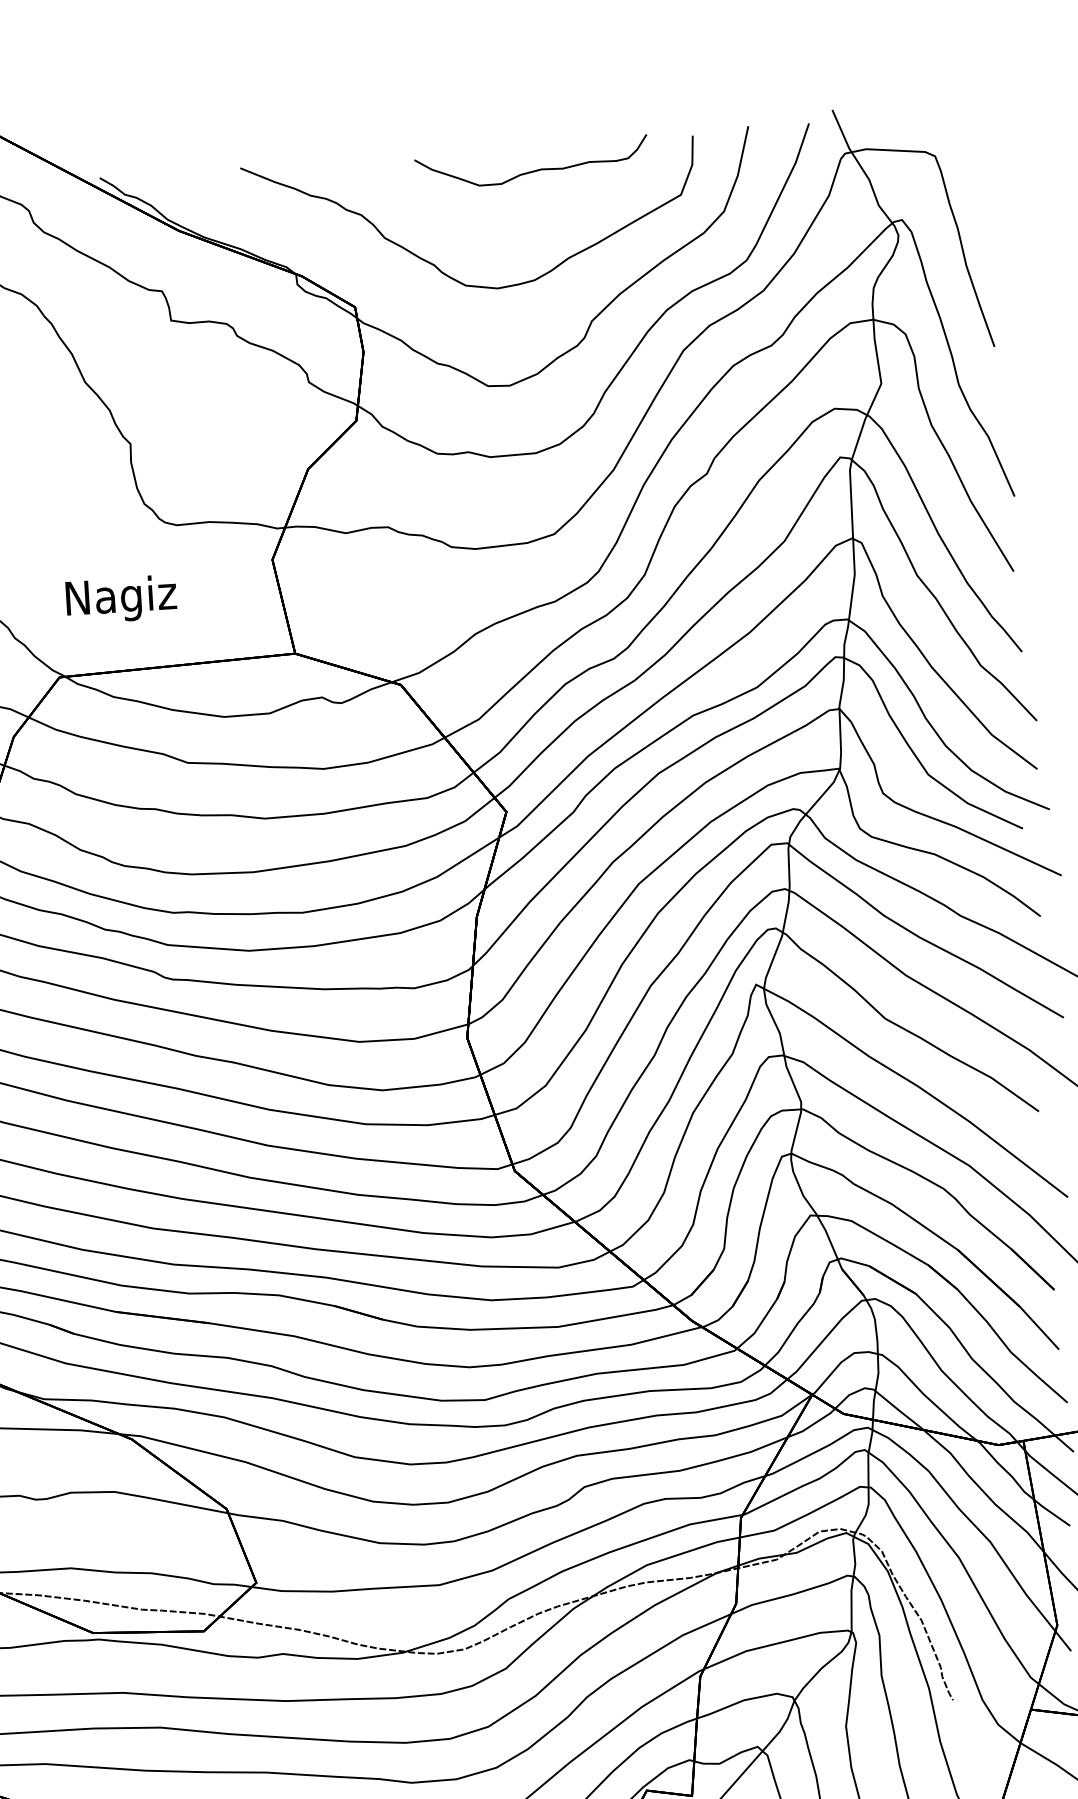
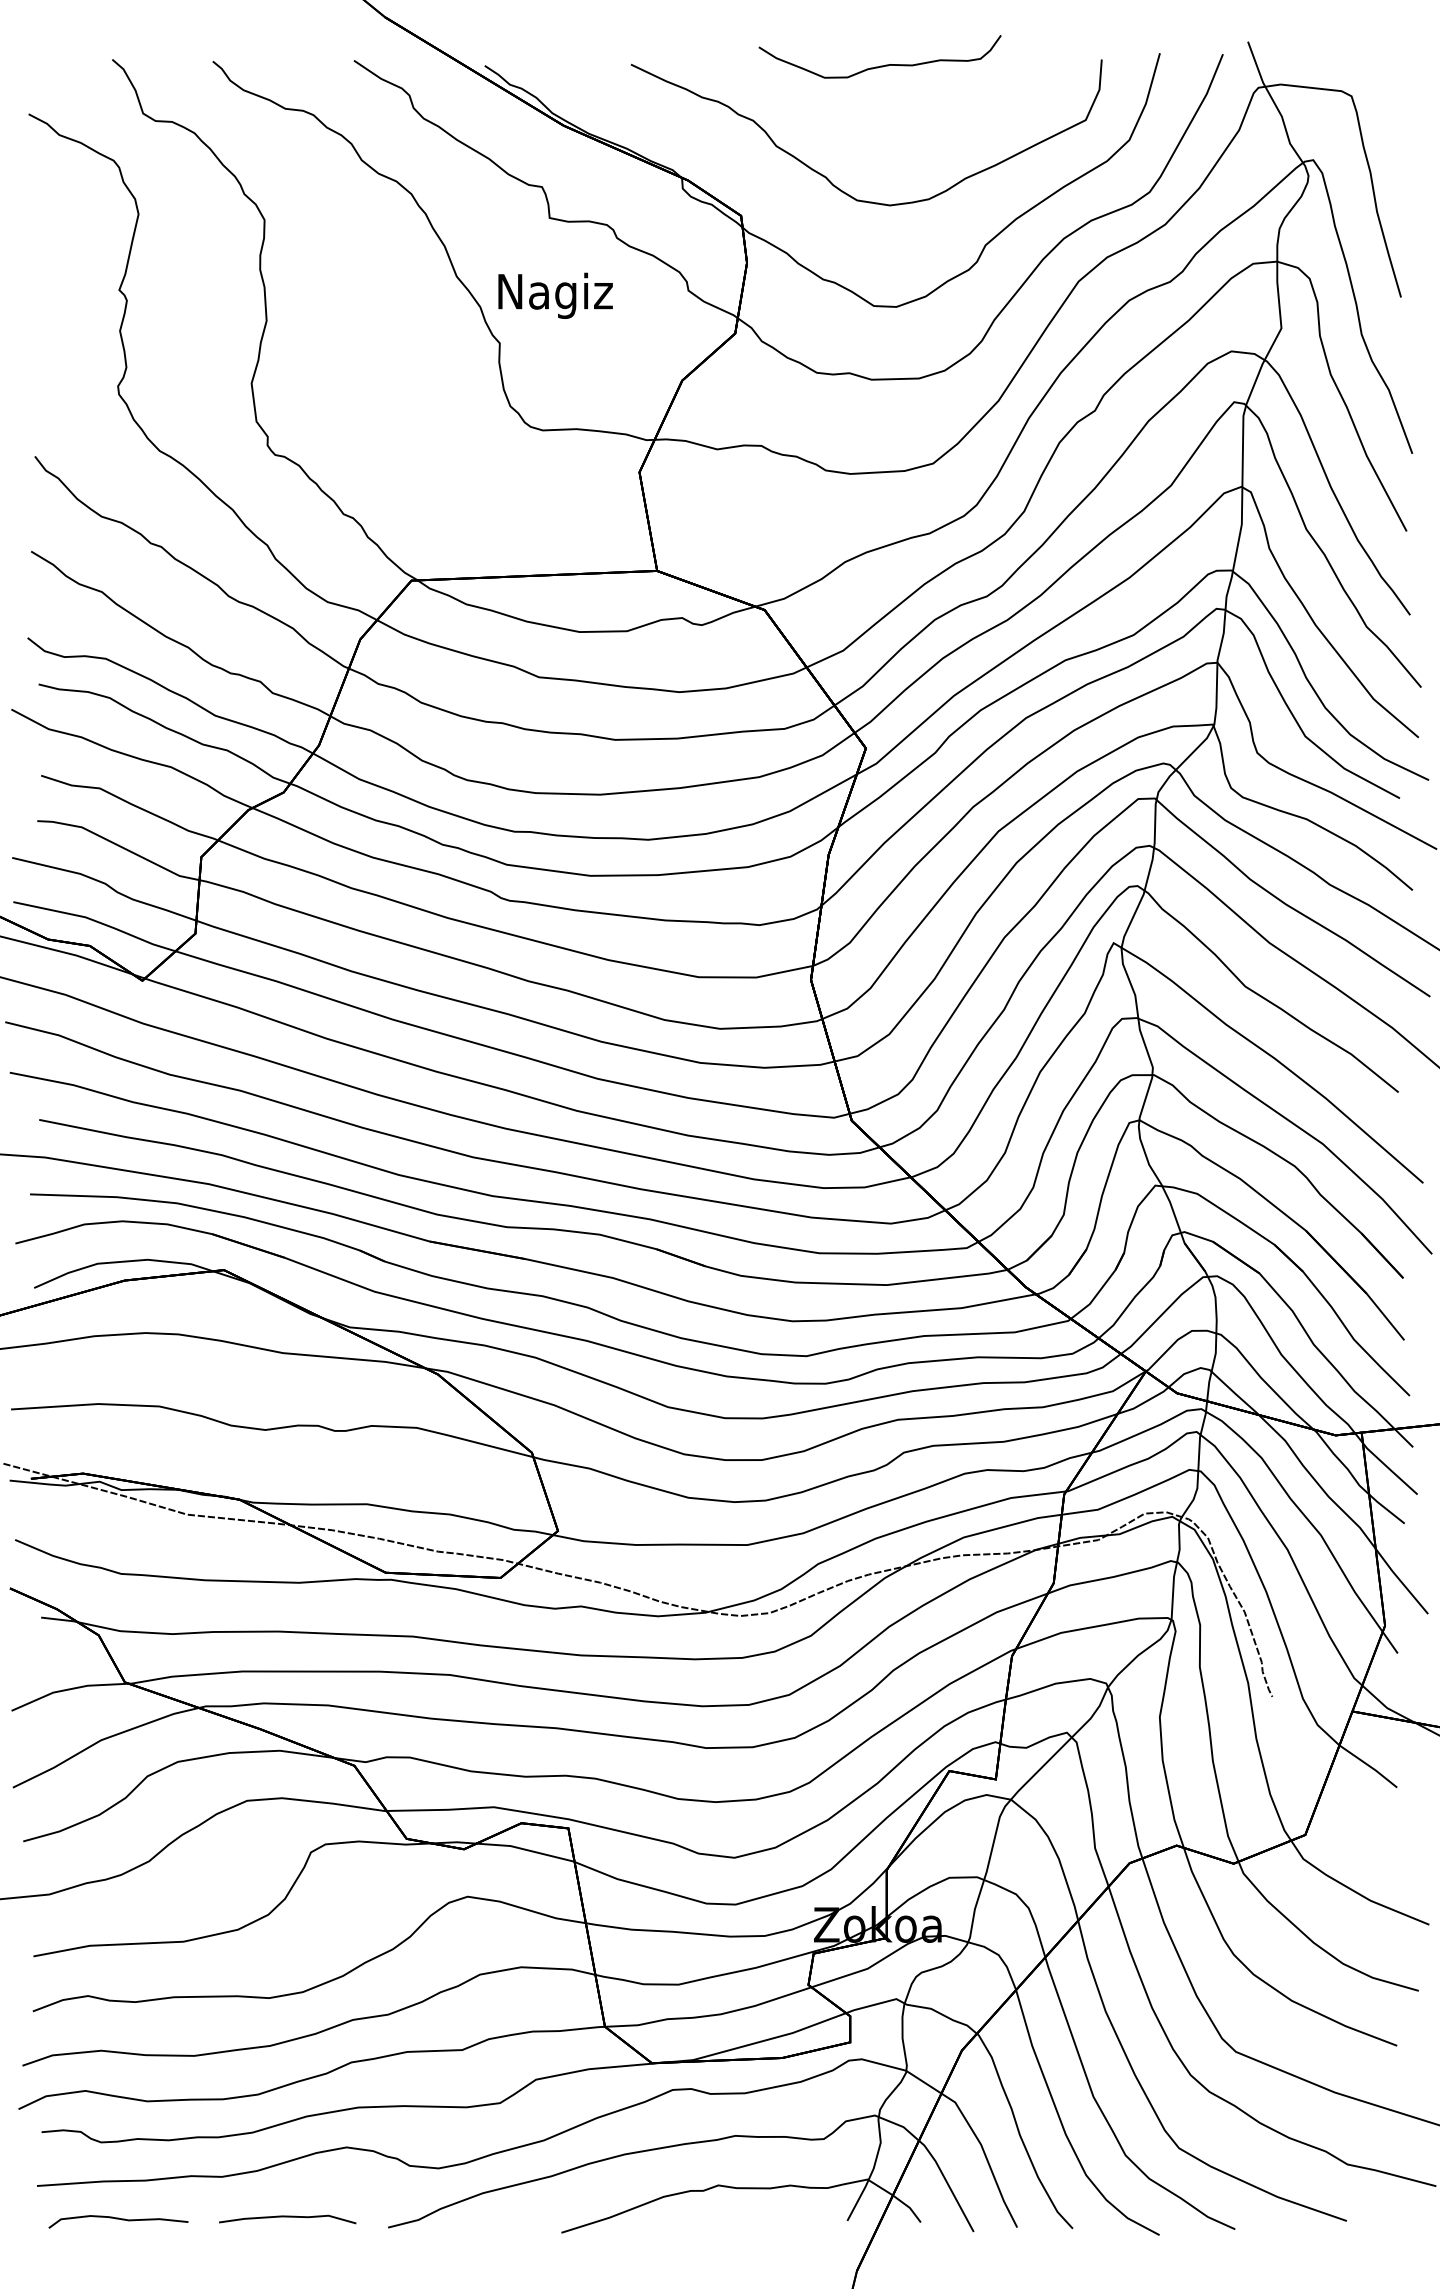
curve: (532, 170) -> (880, 65), moved
text: (121, 599) -> (555, 295), moved

